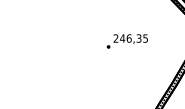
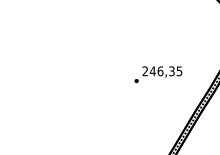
text: (127, 41) -> (158, 74), moved

